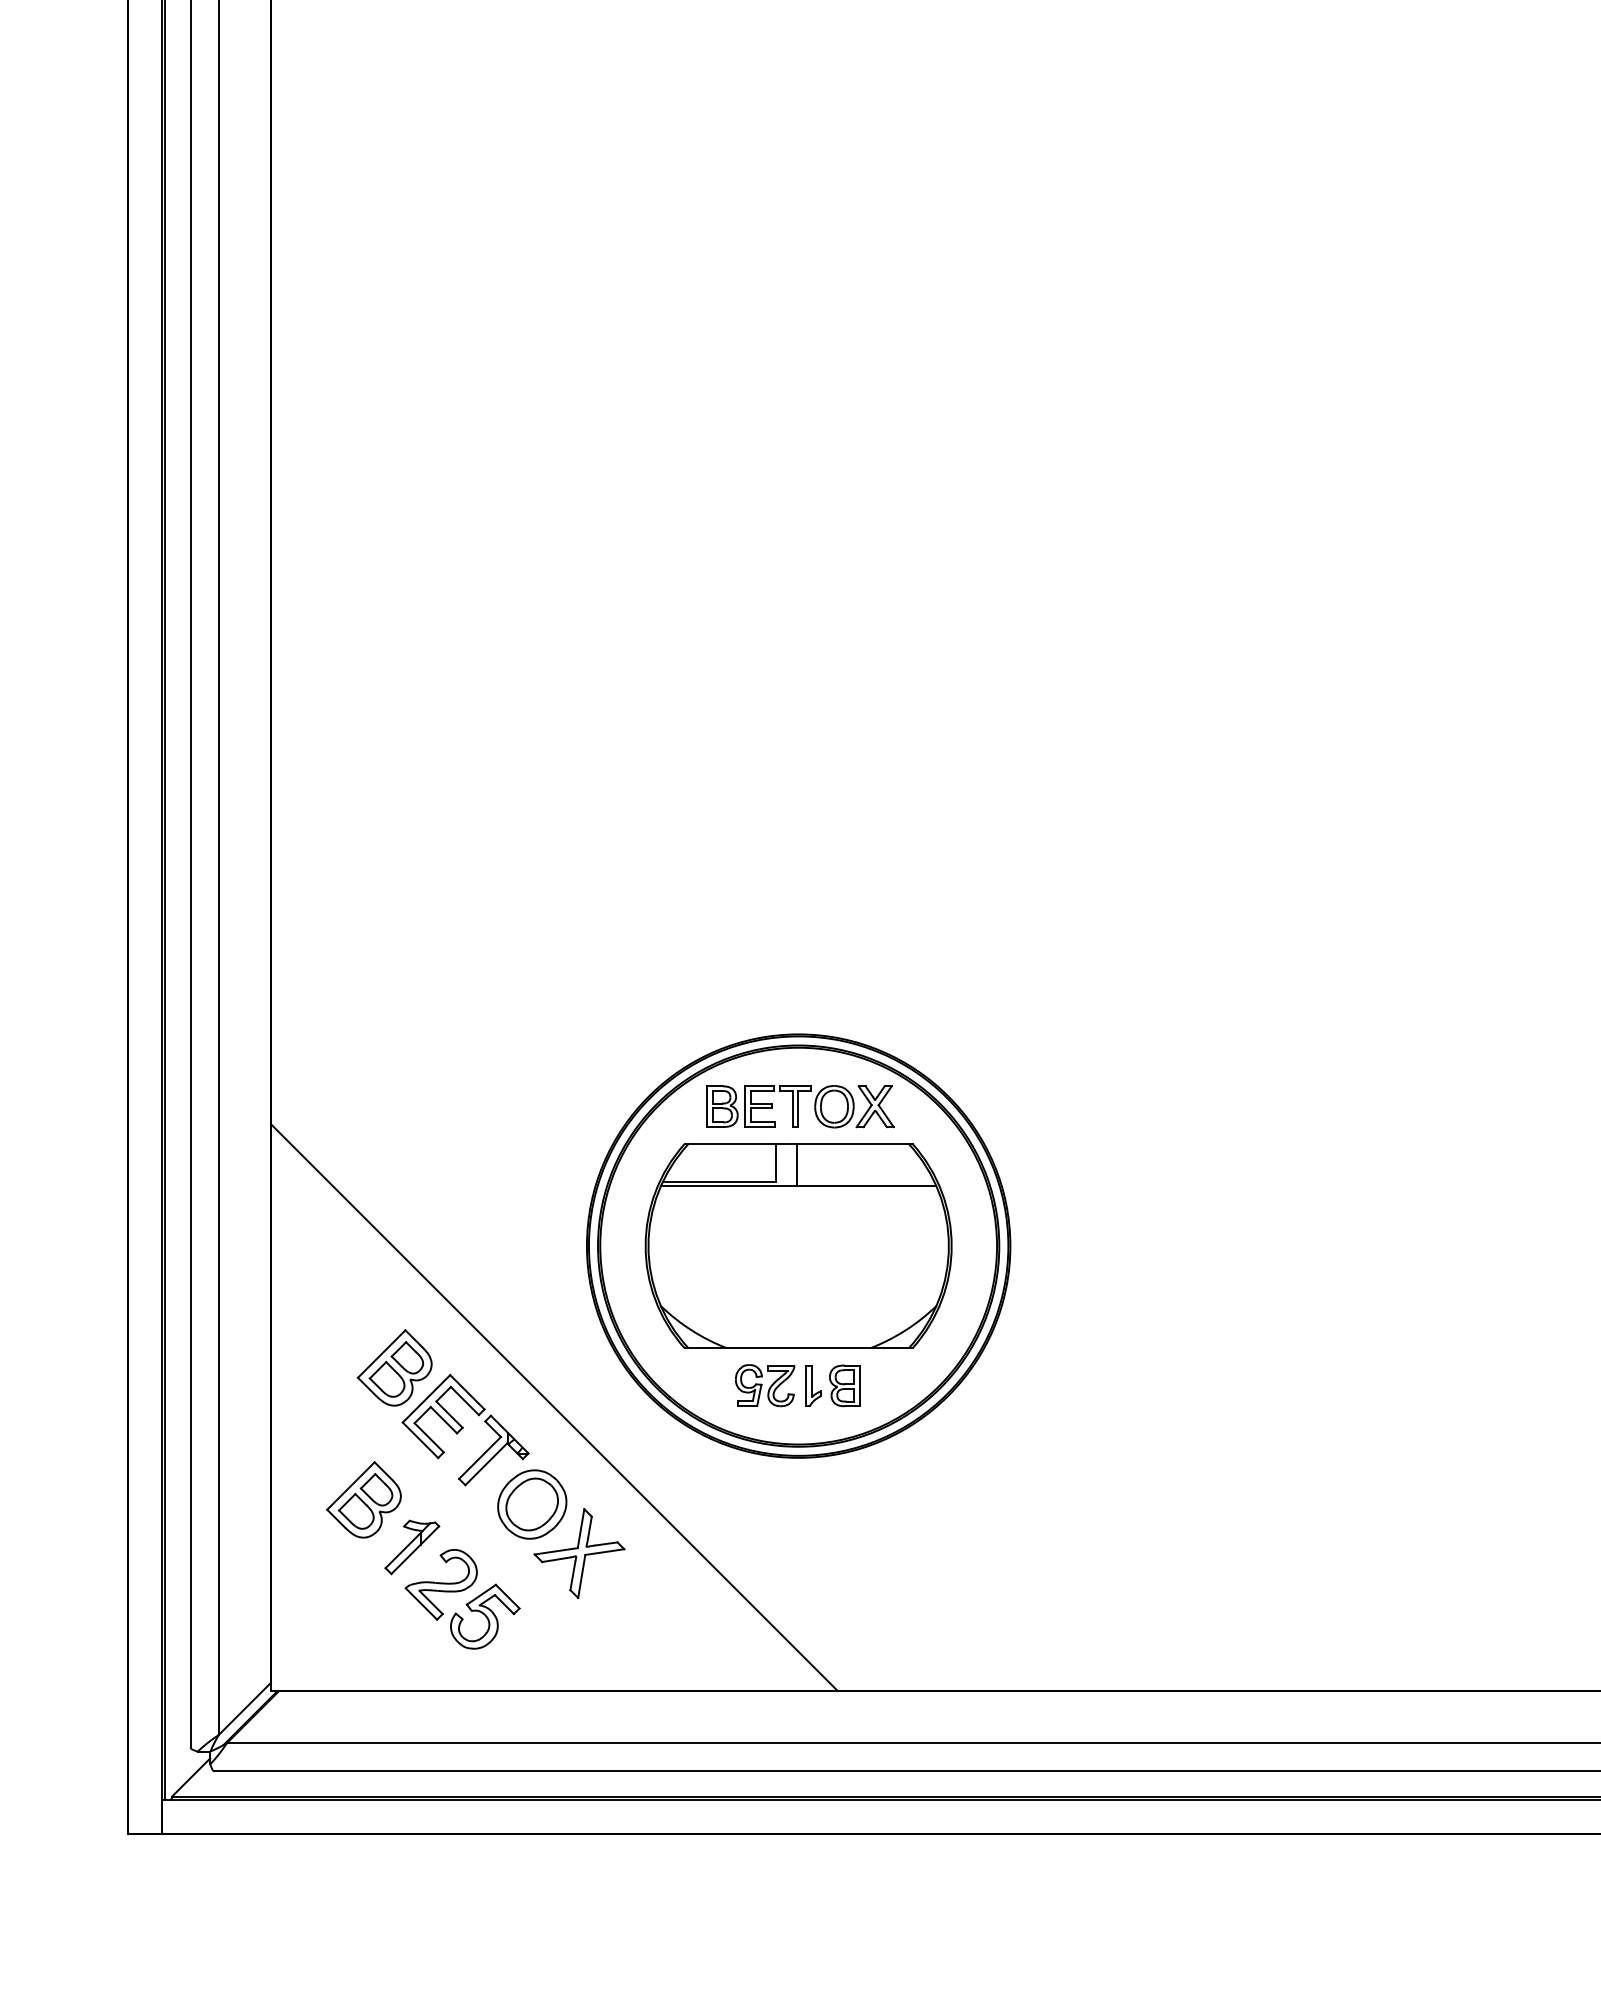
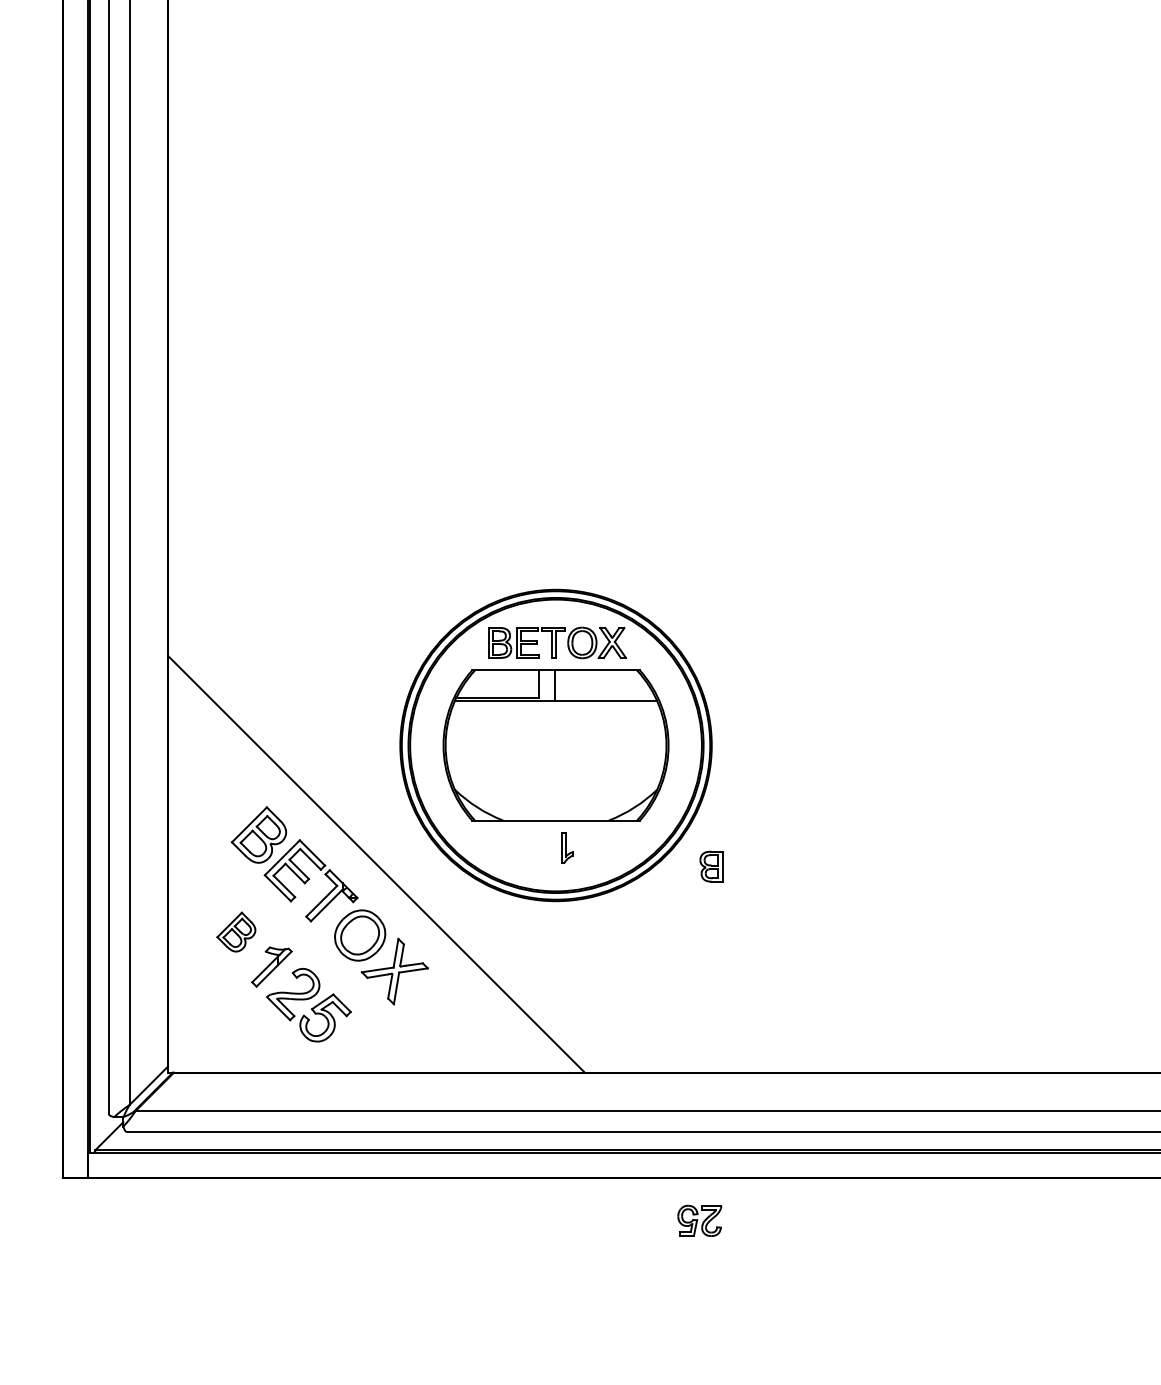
part: (765, 1385) -> (700, 1220), moved
part: (844, 1385) -> (711, 866), moved
part: (363, 1499) -> (236, 931), size x0.7

